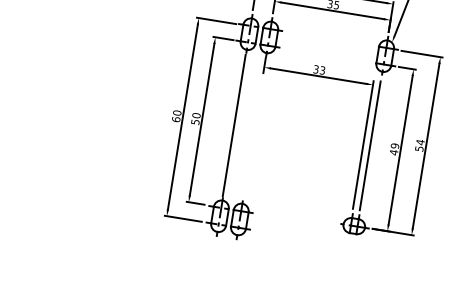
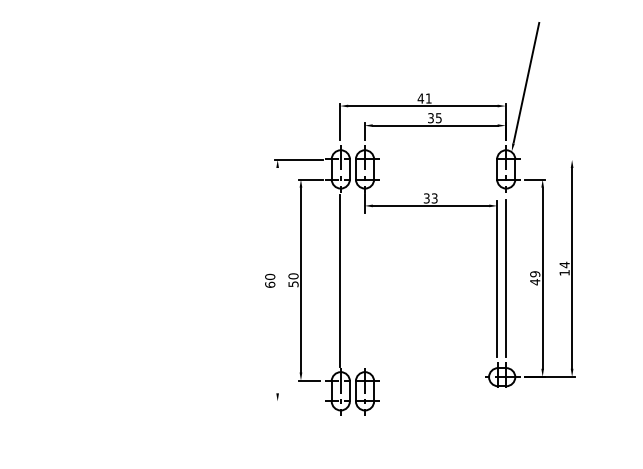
line: (422, 53) -> (549, 159), removed
line: (182, 116) -> (277, 280), removed
text: (419, 148) -> (564, 272), 54 -> 14
line: (183, 218) -> (297, 401), removed

